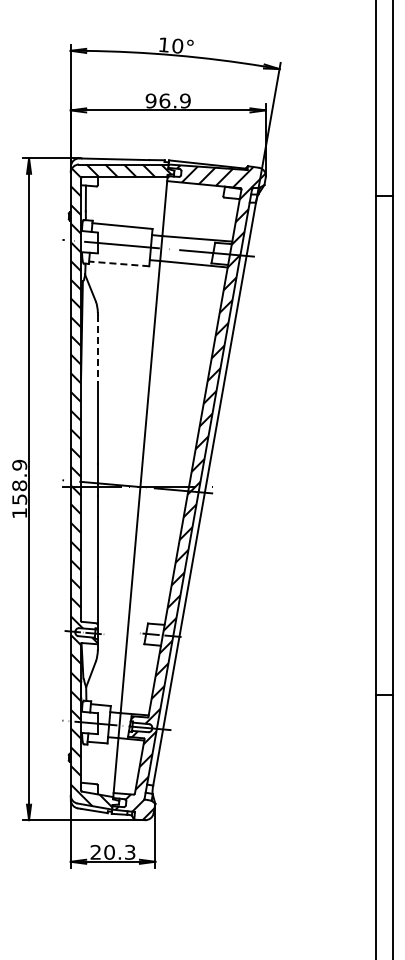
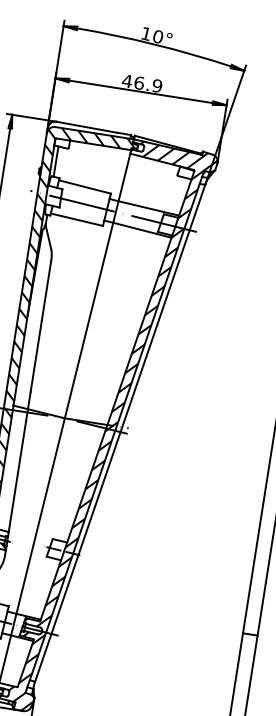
text: (150, 100) -> (126, 80), 96.9 -> 46.9
line: (118, 263) -> (76, 219), dashed -> solid
line: (97, 348) -> (46, 290), dashed -> solid

